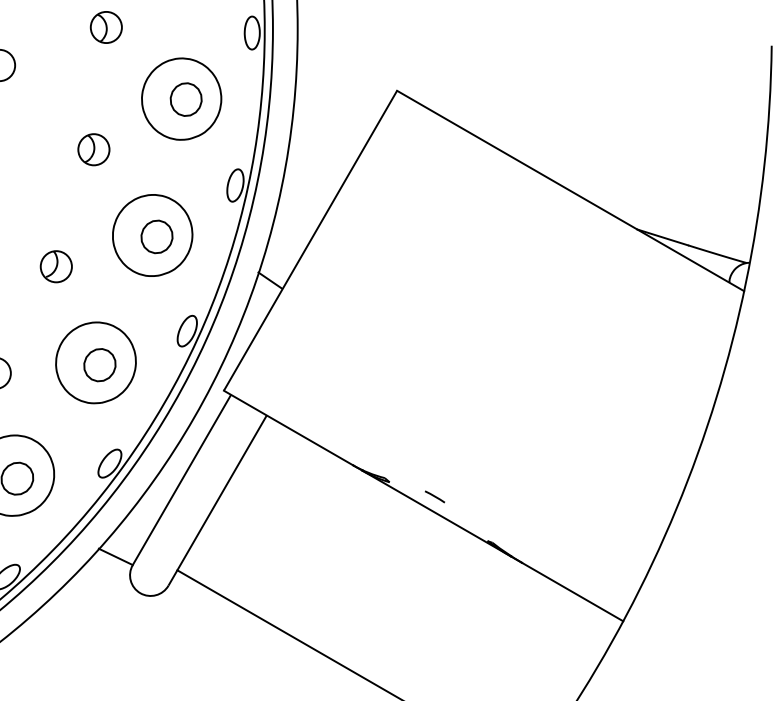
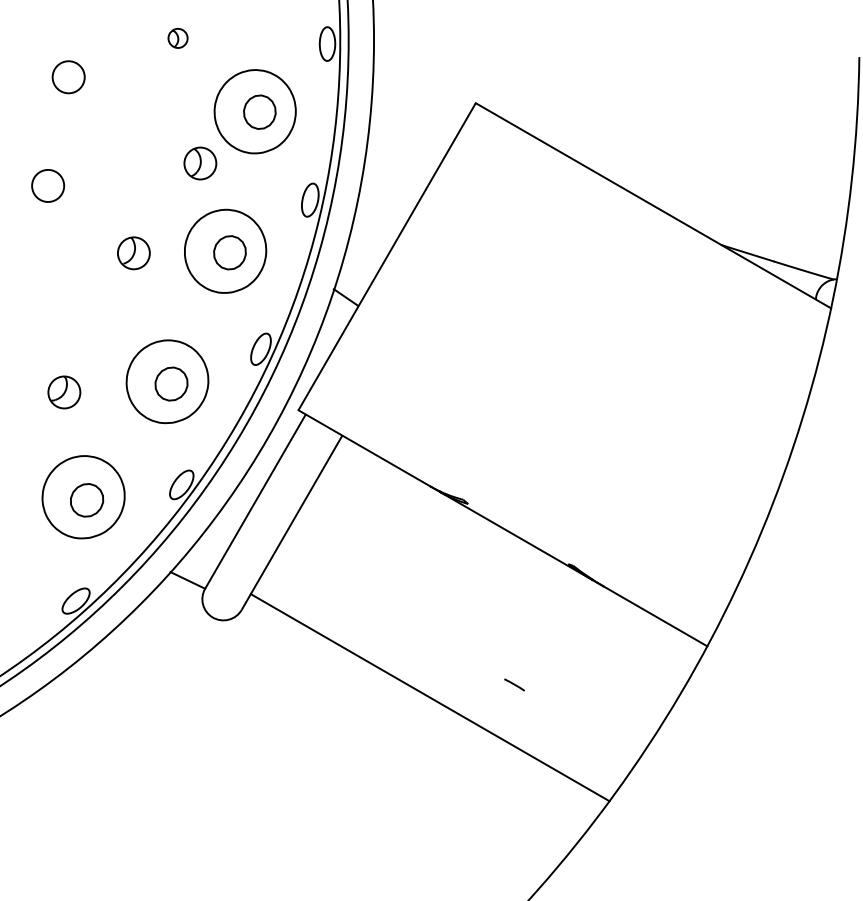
part: (105, 27) -> (177, 38), size x0.6
part: (94, 149) -> (200, 163), moved
part: (55, 266) -> (133, 253), moved
line: (434, 496) -> (514, 684), moved

